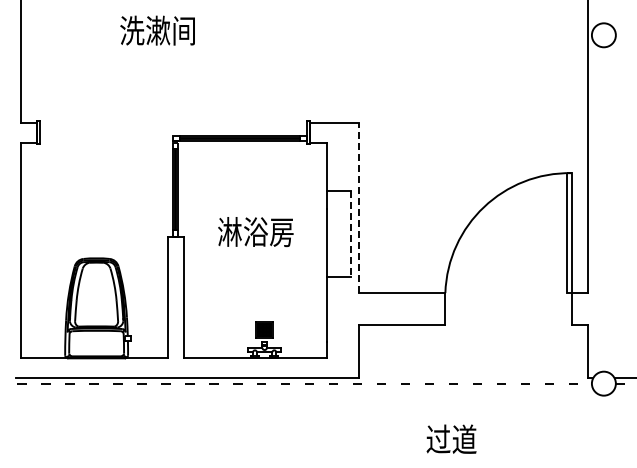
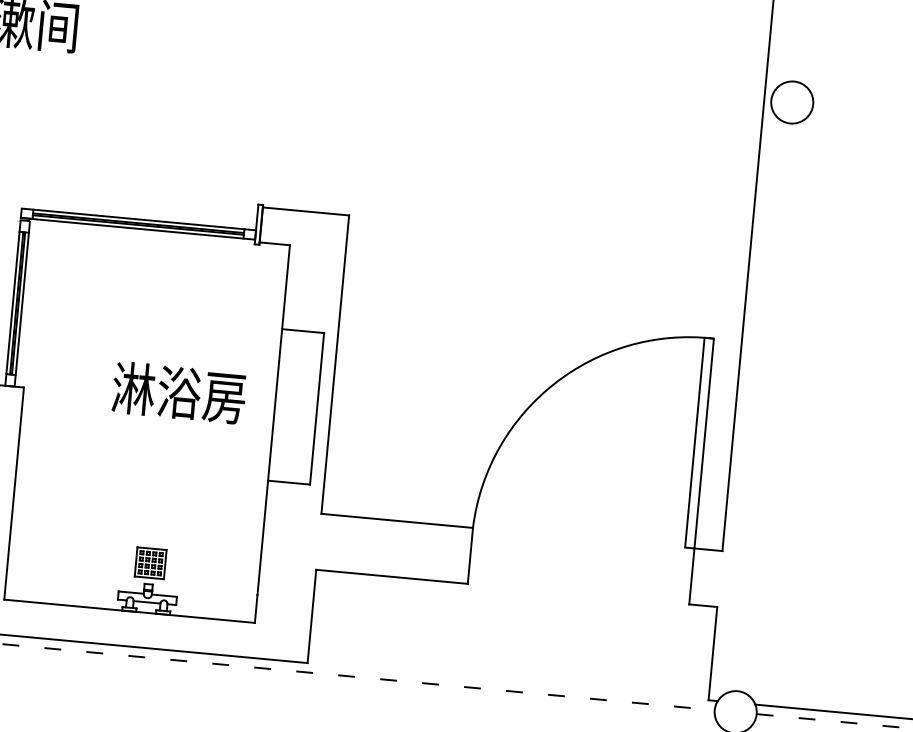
line: (358, 207) -> (334, 364), dashed -> solid
text: (255, 232) -> (178, 393), moved
line: (350, 234) -> (316, 409), dashed -> solid

